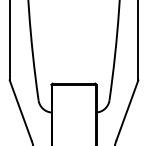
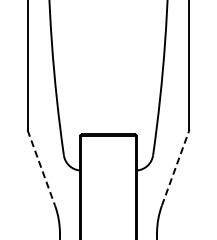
line: (20, 110) -> (41, 168), solid -> dashed
line: (127, 110) -> (175, 167), solid -> dashed

